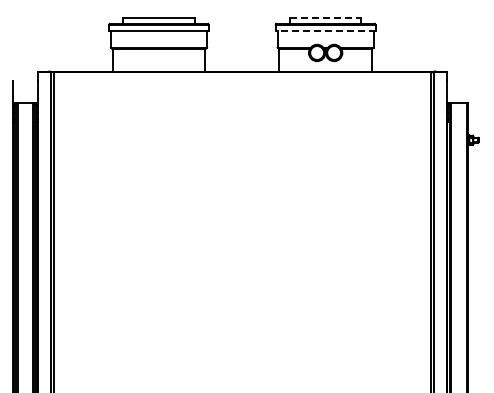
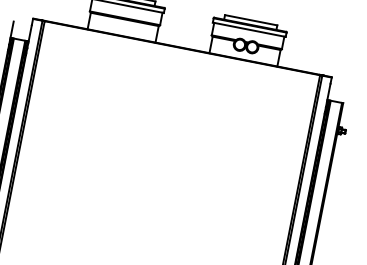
line: (325, 17) -> (251, 20), dashed -> solid
line: (325, 30) -> (249, 29), dashed -> solid

